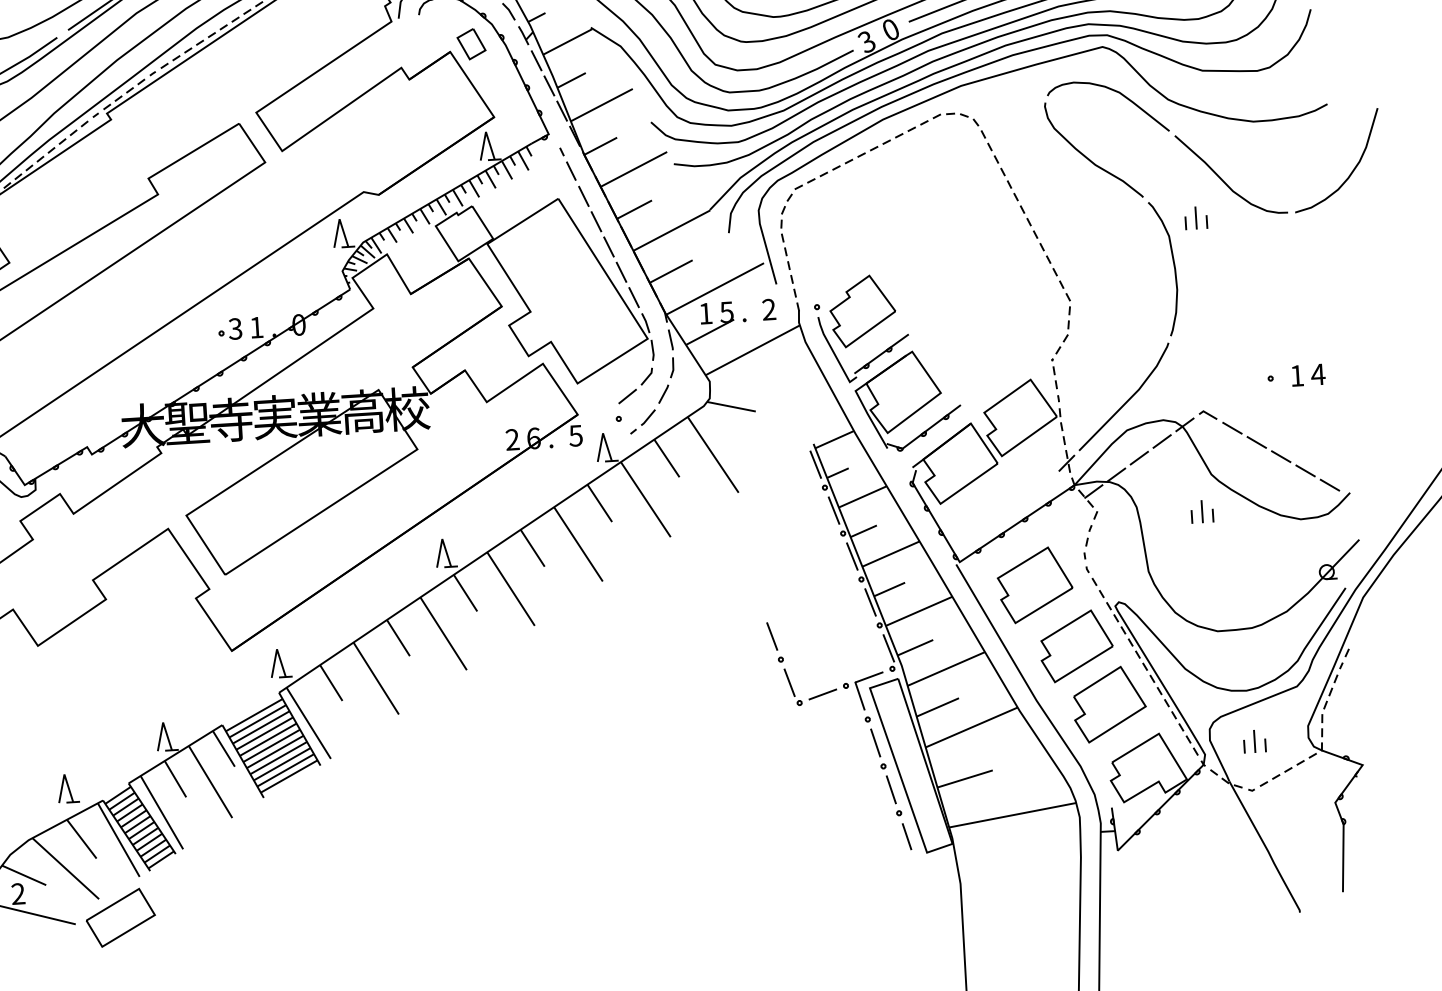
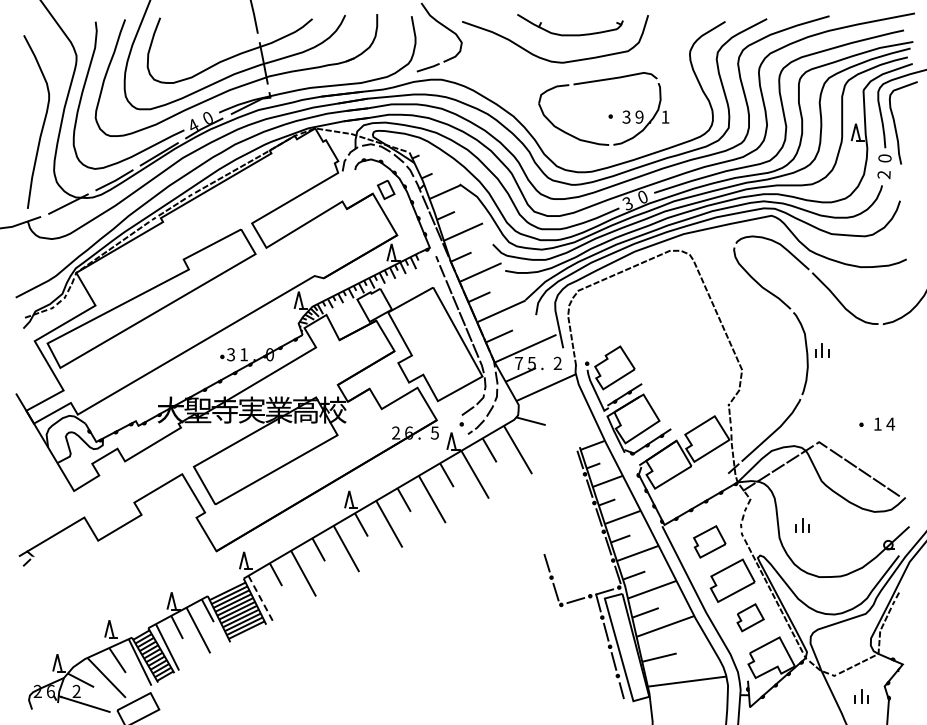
part: (1196, 217) -> (822, 350), moved
text: (705, 313) -> (518, 363), 1 -> 7
part: (1202, 511) -> (802, 525), moved
part: (1034, 584) -> (709, 541), size x0.7
part: (1109, 704) -> (750, 617), size x0.6
line: (308, 723) -> (260, 598), solid -> dashed
part: (1254, 740) -> (861, 696), moved

